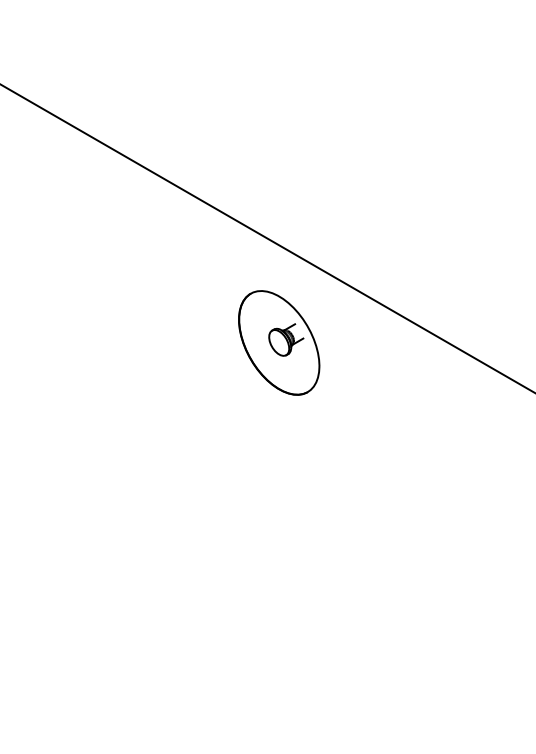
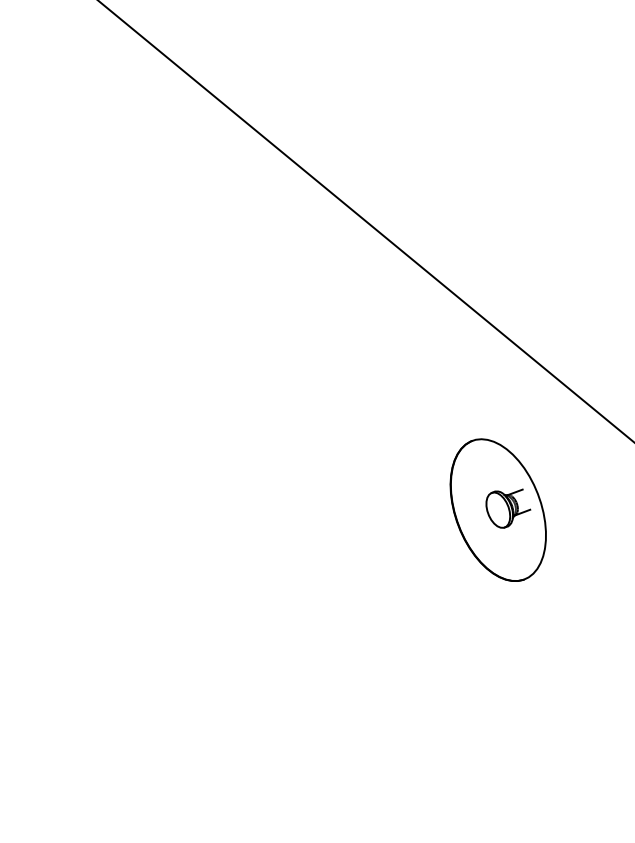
part: (279, 342) -> (498, 509), moved

